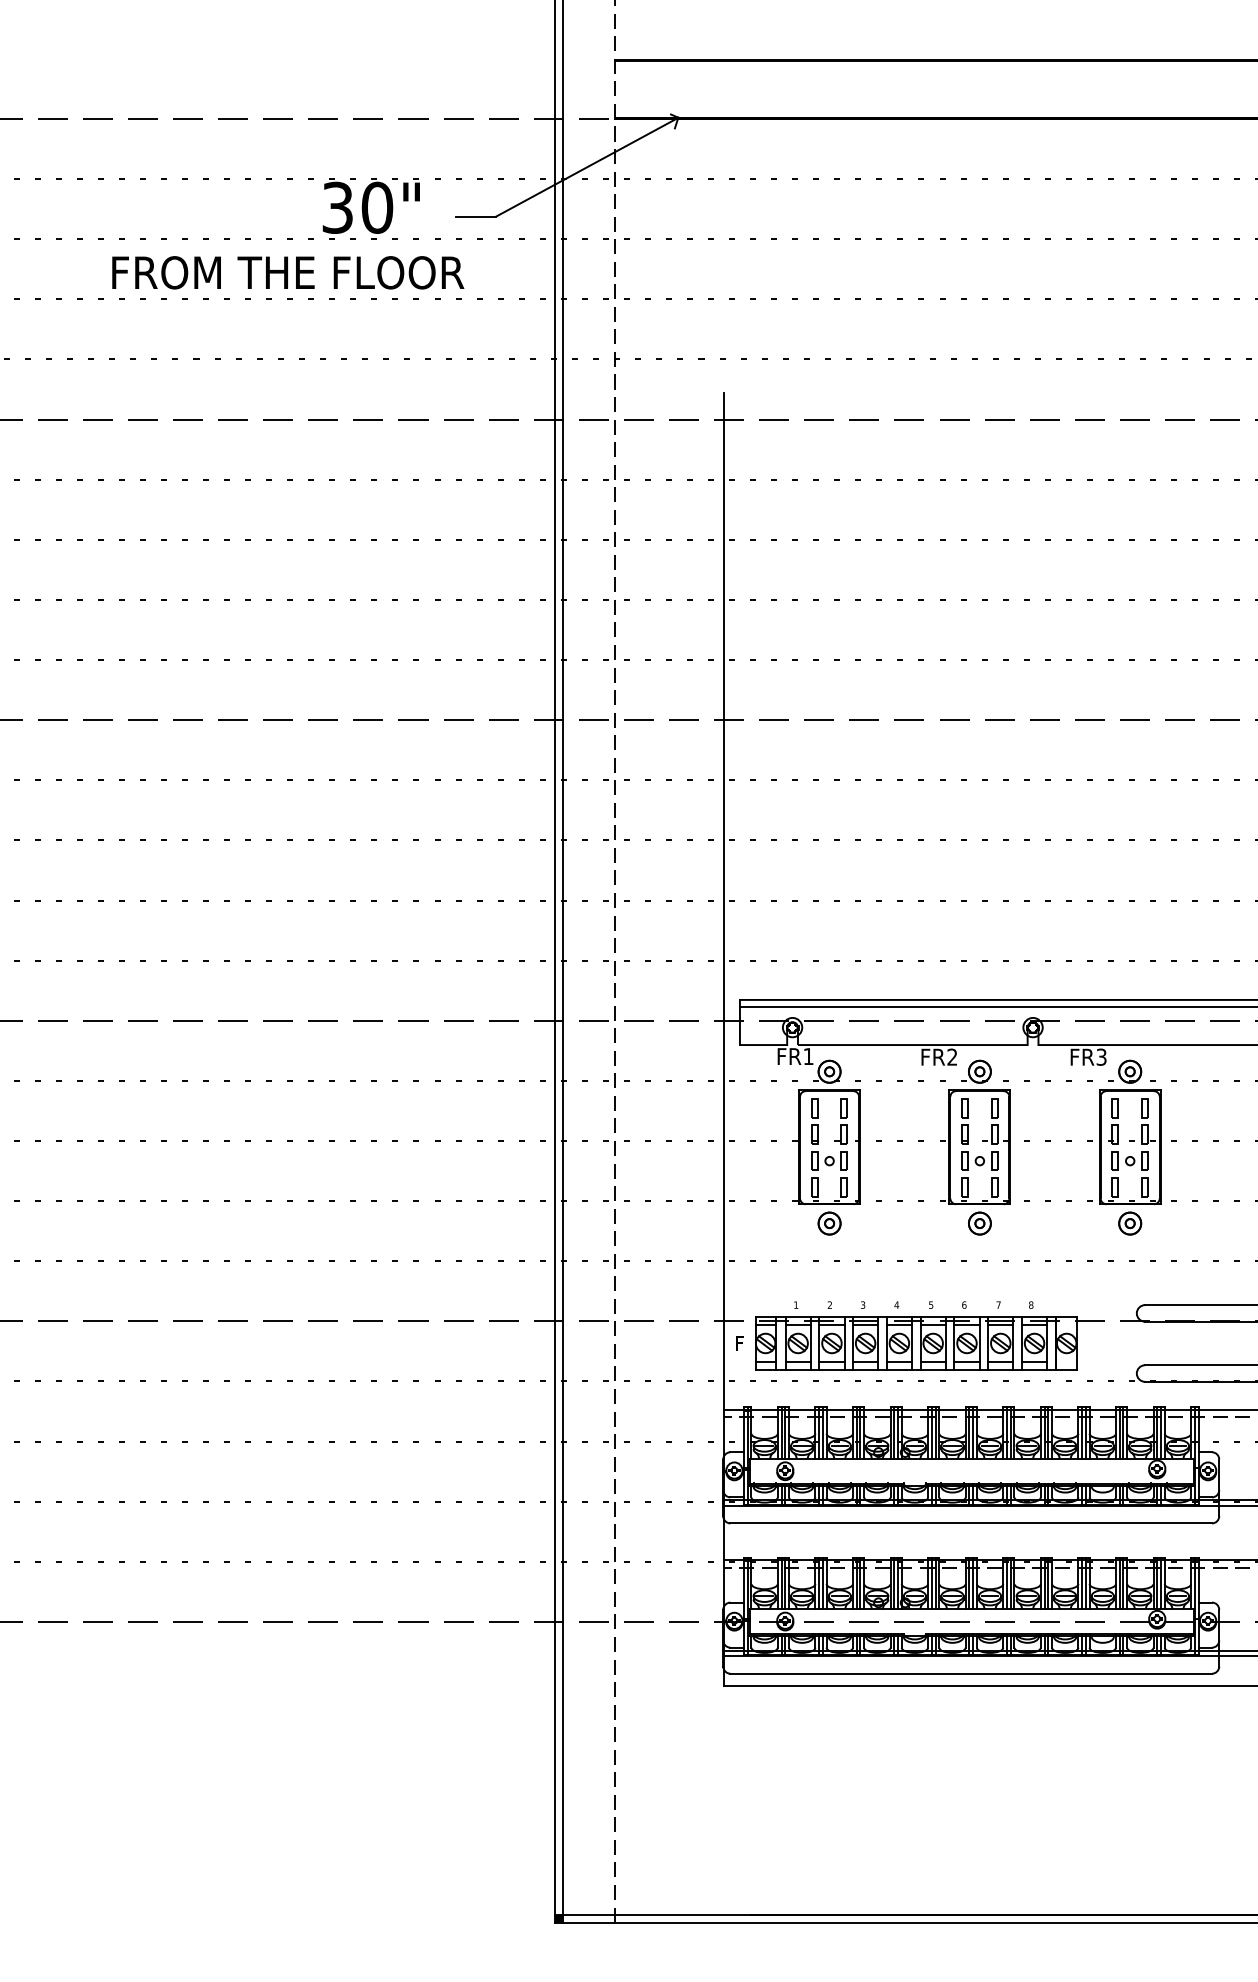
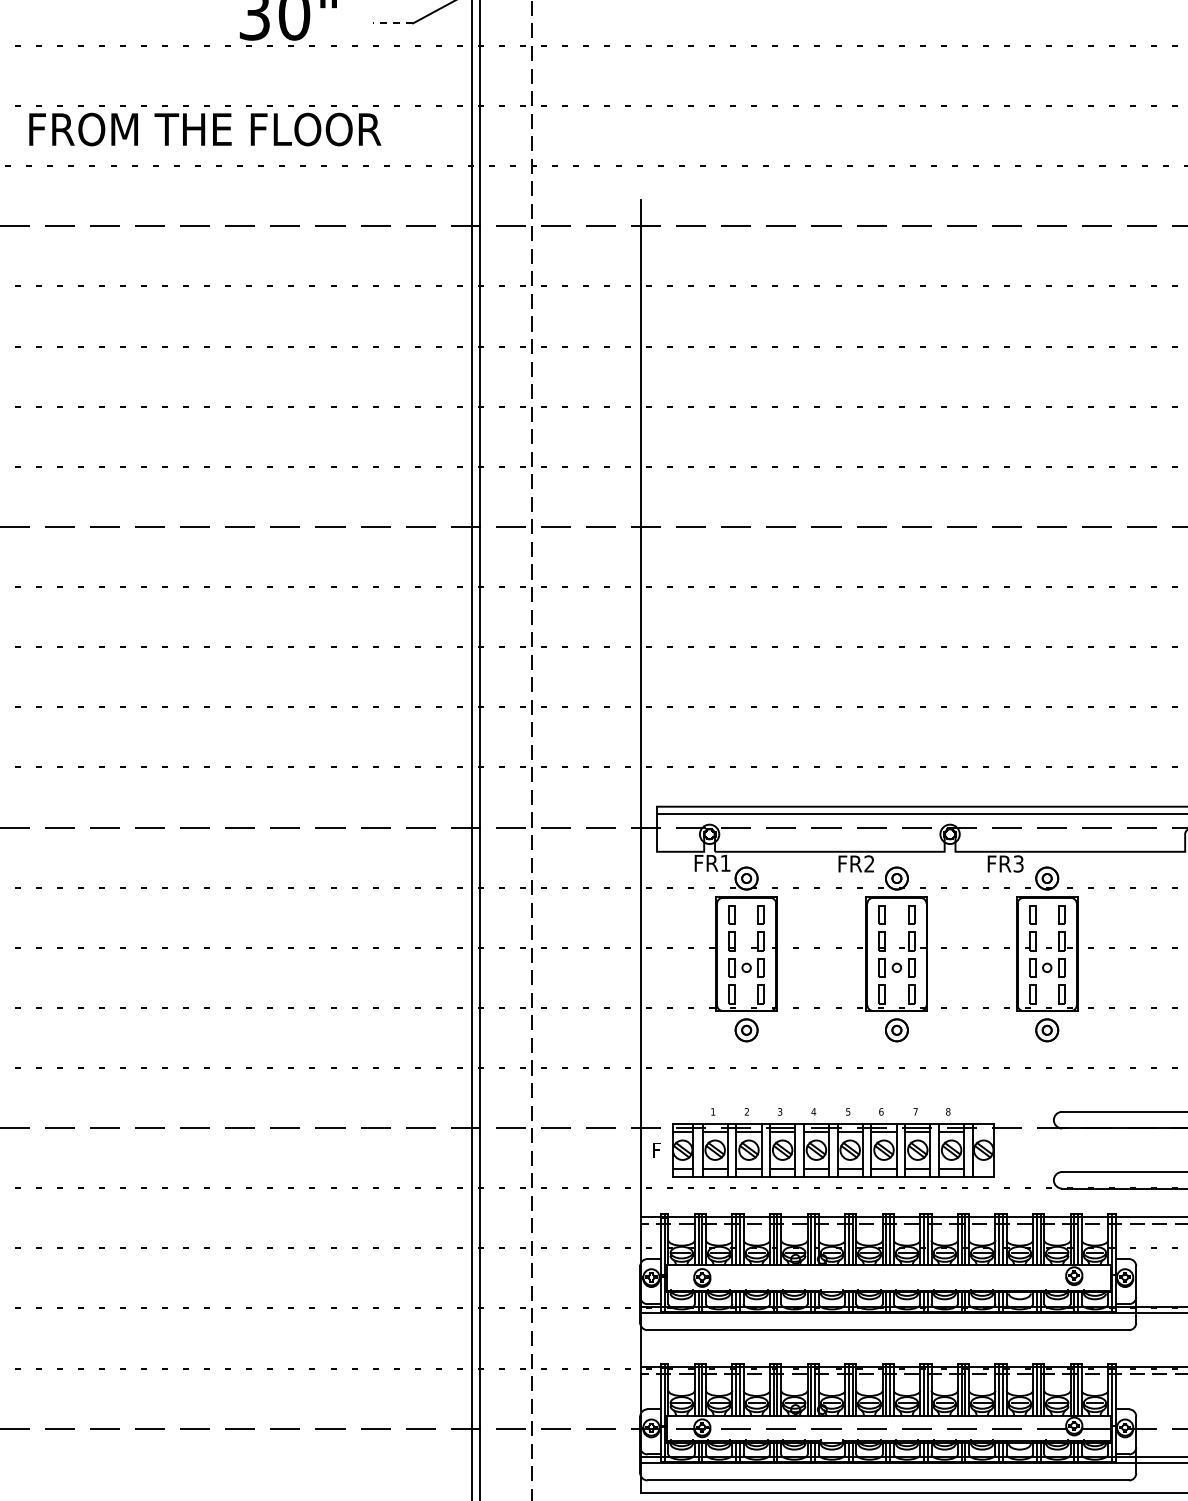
line: (476, 216) -> (393, 23), solid -> dashed
text: (288, 272) -> (205, 129), moved

